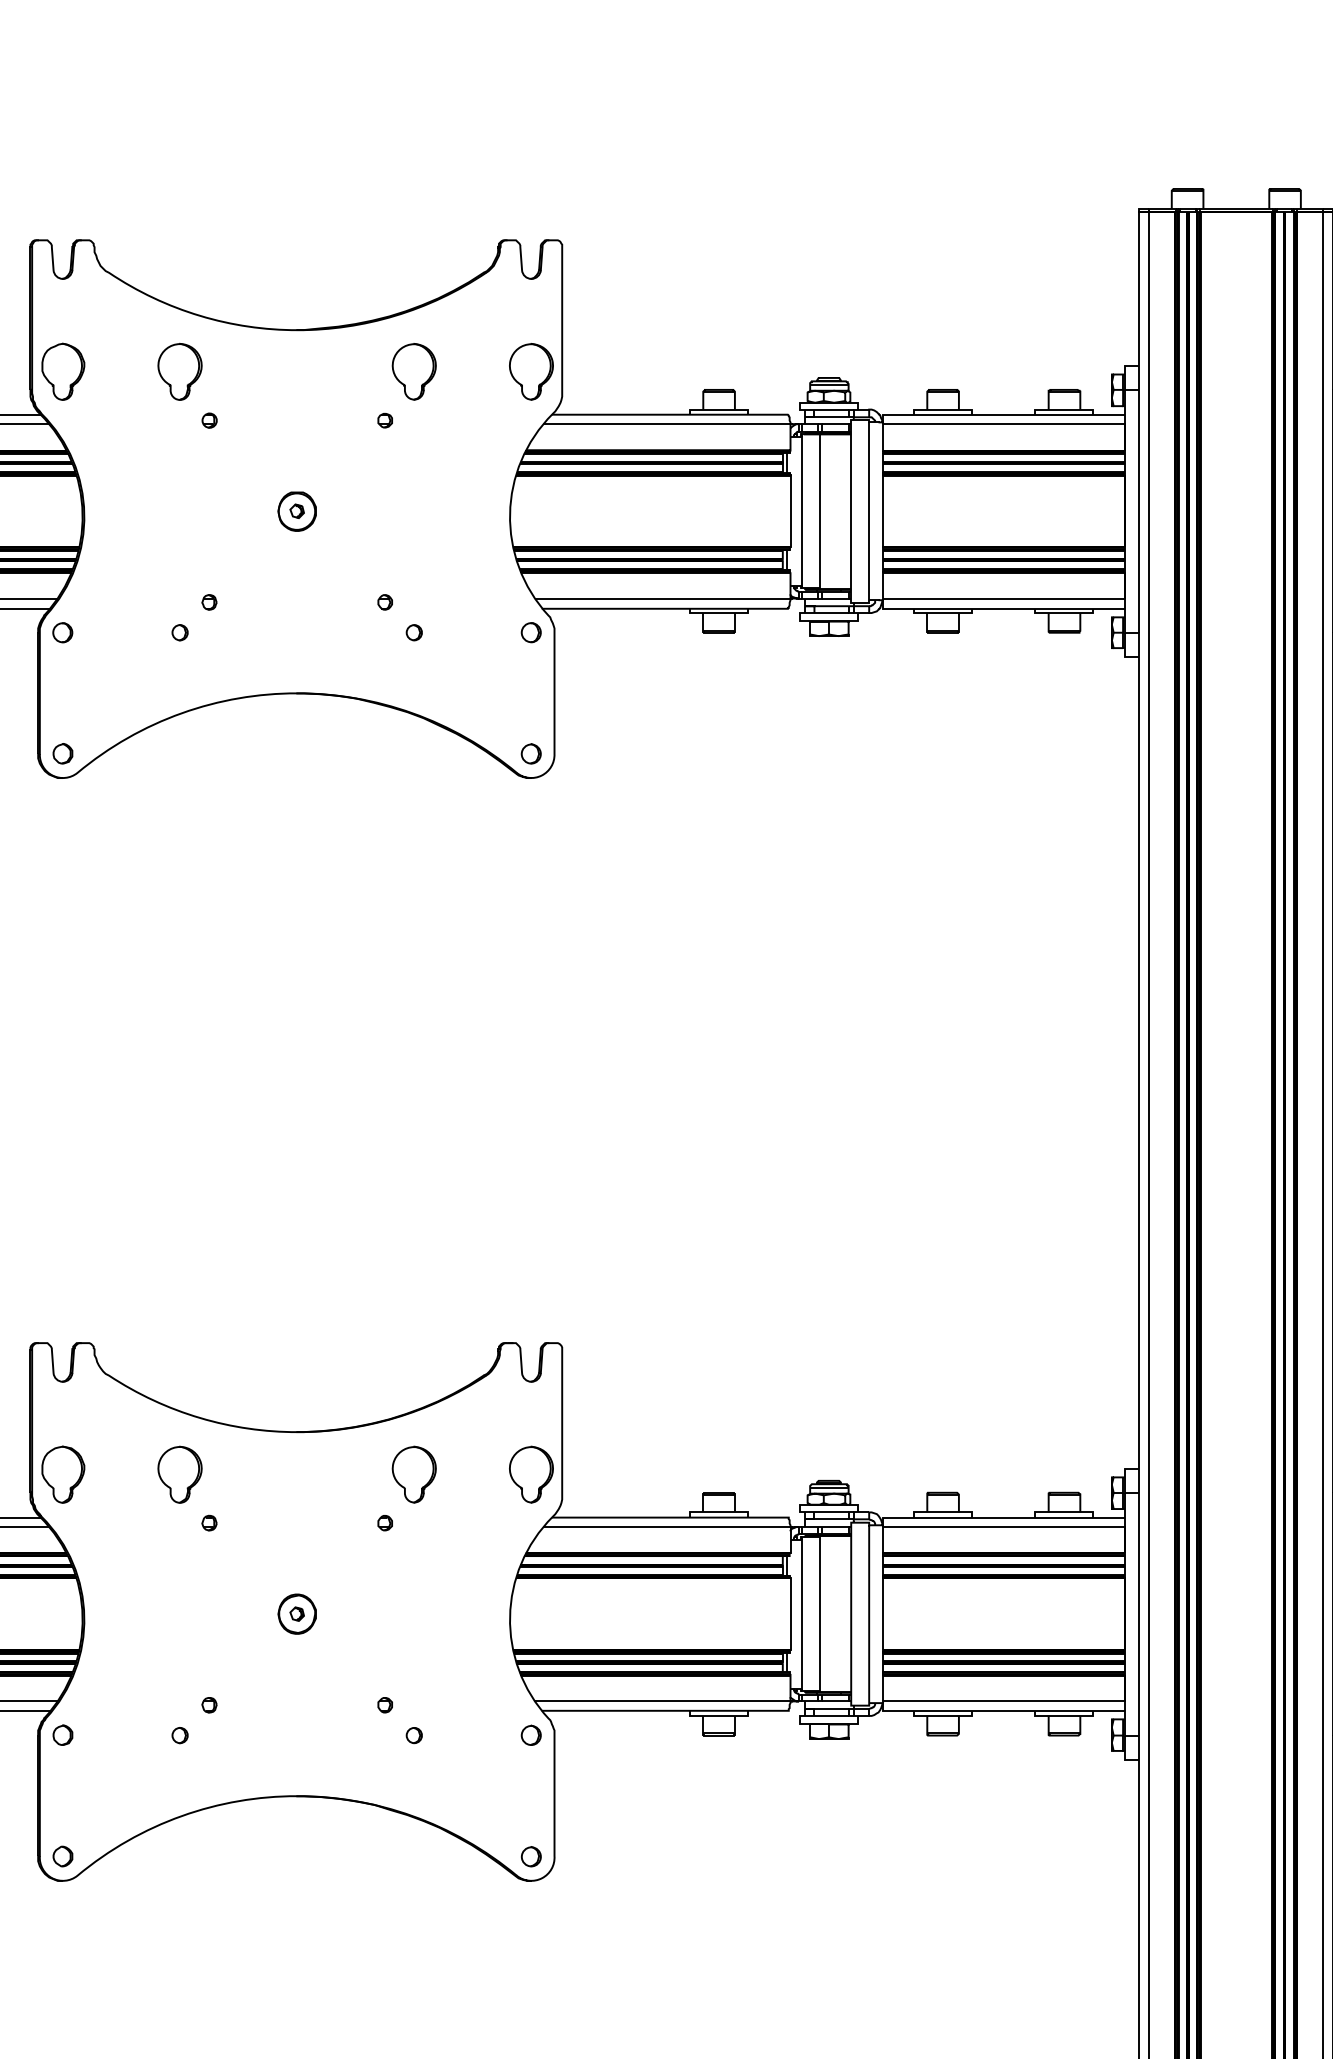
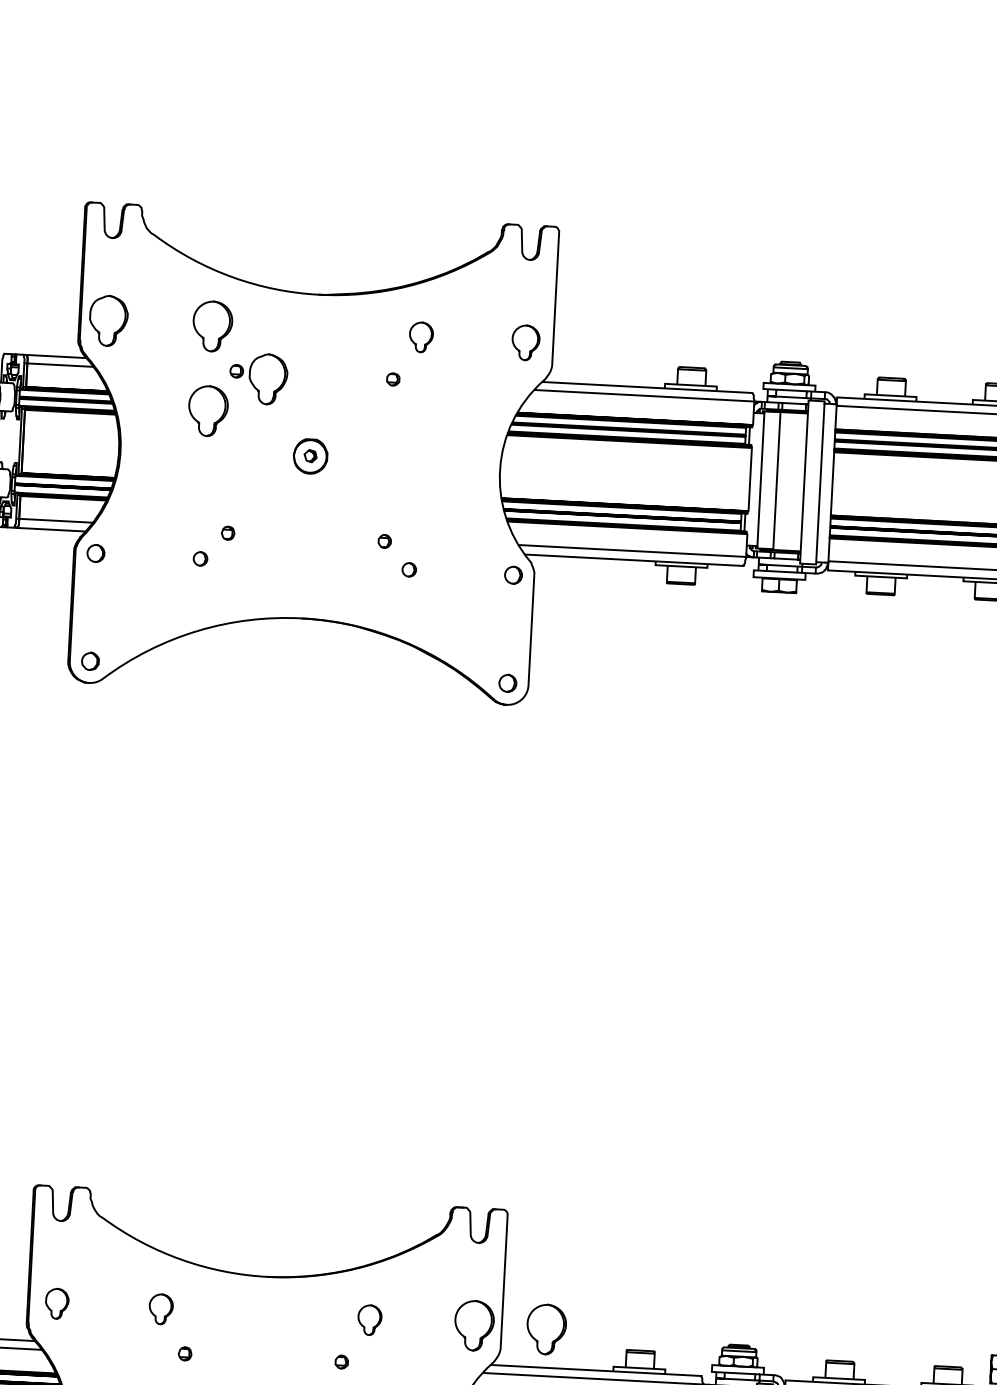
part: (413, 371) -> (420, 337), size x0.6
part: (531, 371) -> (525, 342), size x0.7
part: (245, 427) -> (268, 379), added
part: (179, 466) -> (207, 410), added
part: (63, 1474) -> (57, 1303), size x0.6
part: (179, 1474) -> (160, 1309), size x0.6
part: (413, 1474) -> (369, 1320), size x0.6
part: (612, 1474) -> (546, 1329), added

